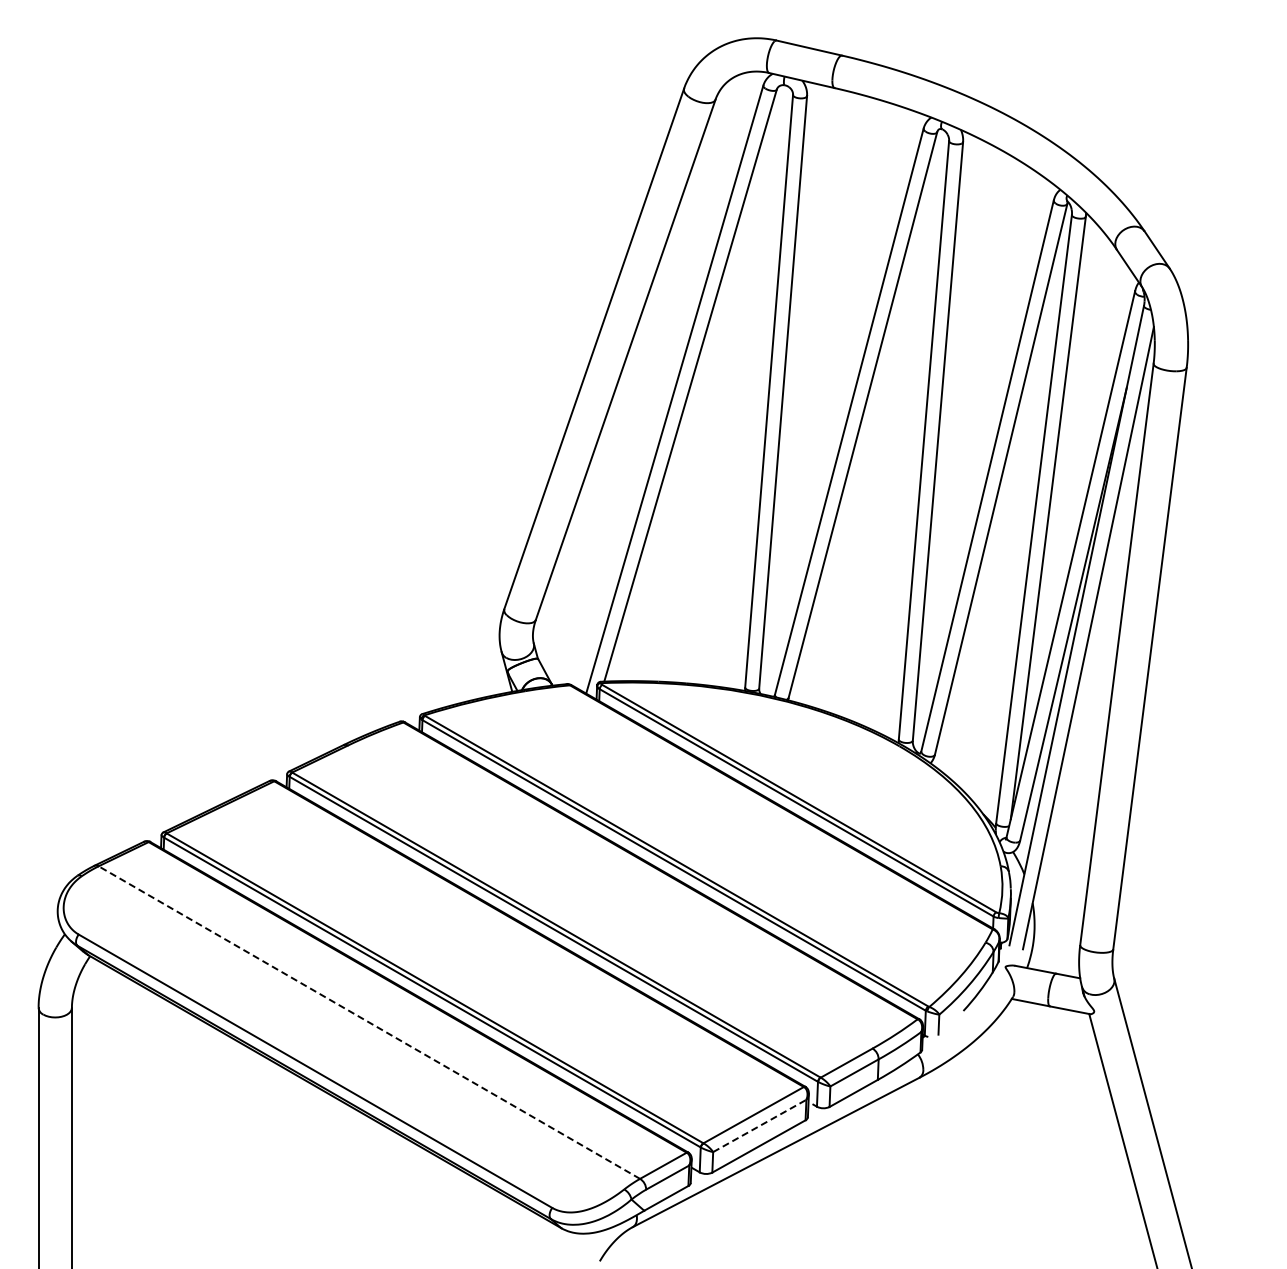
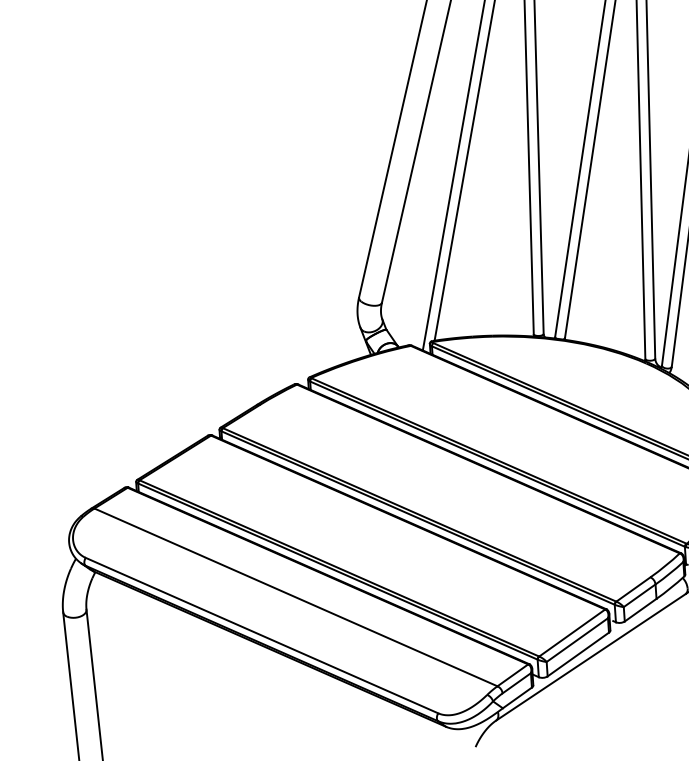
line: (369, 1022) -> (296, 597), dashed -> solid
line: (760, 1125) -> (577, 639), dashed -> solid

